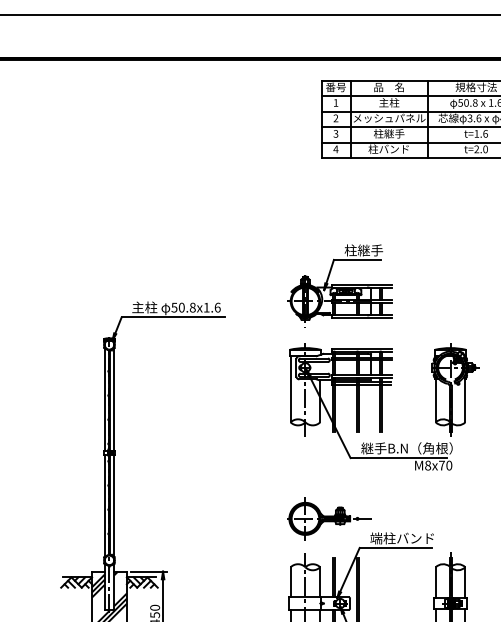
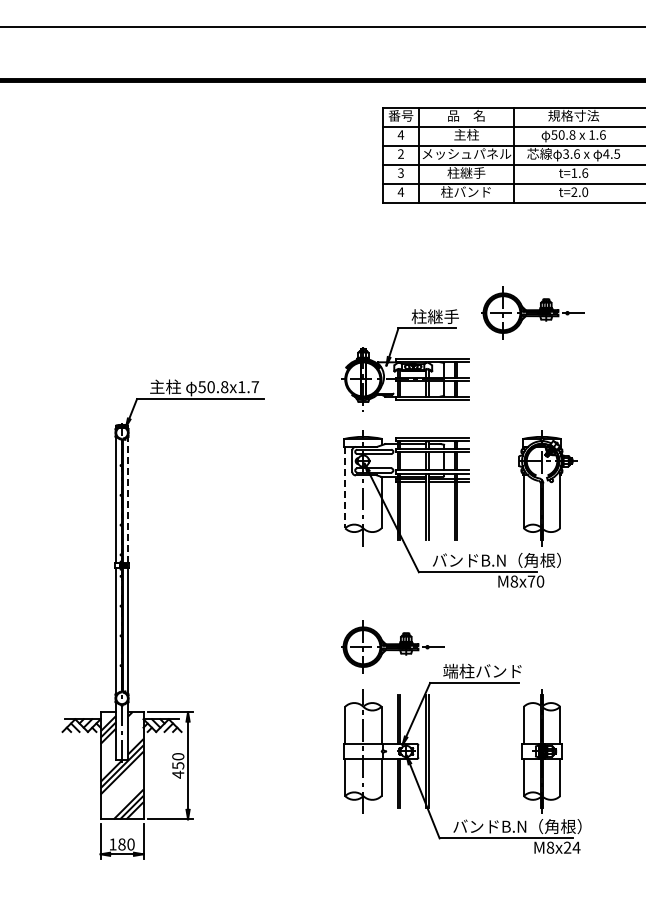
text: (335, 102) -> (400, 134), 1 -> 4
part: (442, 247) -> (532, 312), added
text: (217, 307) -> (255, 387), 50.8x1.6 -> 50.8x1.7
line: (290, 389) -> (345, 487), solid -> dashed
line: (114, 395) -> (128, 495), solid -> dashed
text: (413, 447) -> (496, 559), 継手B.N（角根） -> バンドB.N（角根）

